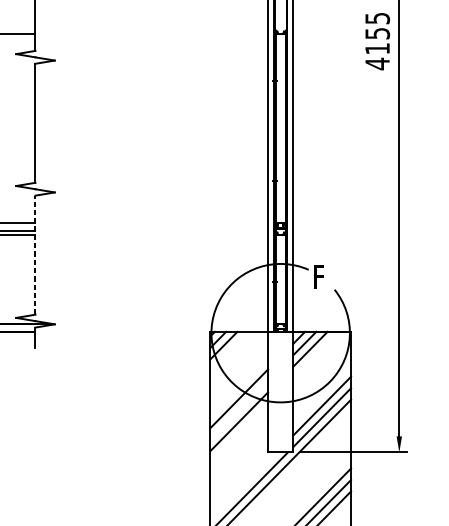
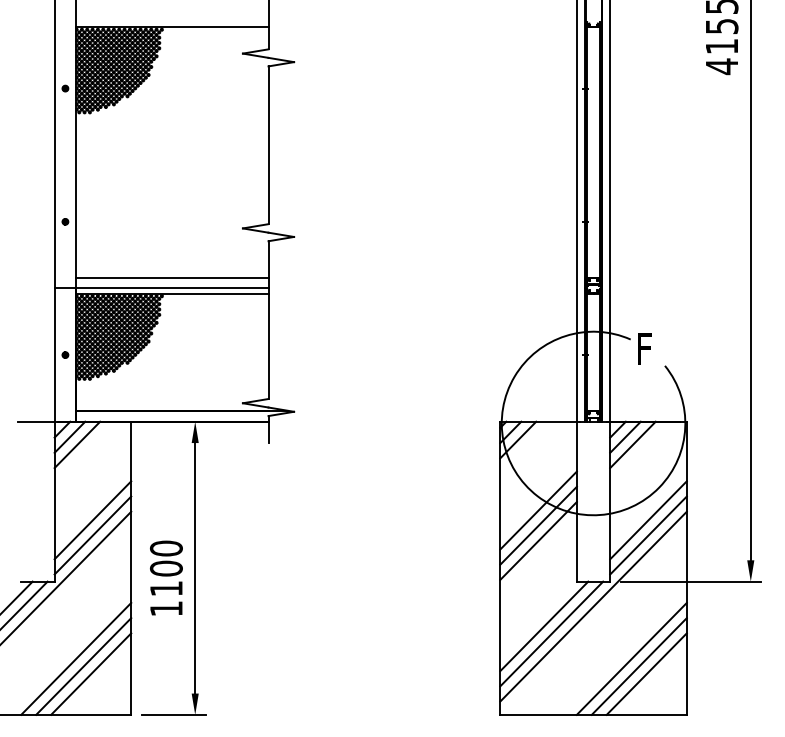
line: (35, 255) -> (268, 320), dashed -> solid
line: (239, 410) -> (538, 525), added
line: (243, 486) -> (544, 626), added

